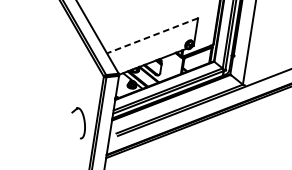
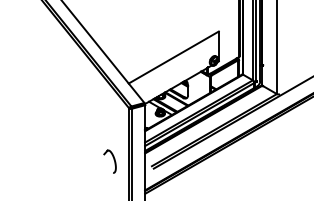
line: (152, 35) -> (173, 57), dashed -> solid
part: (77, 122) -> (109, 161), size x0.71

